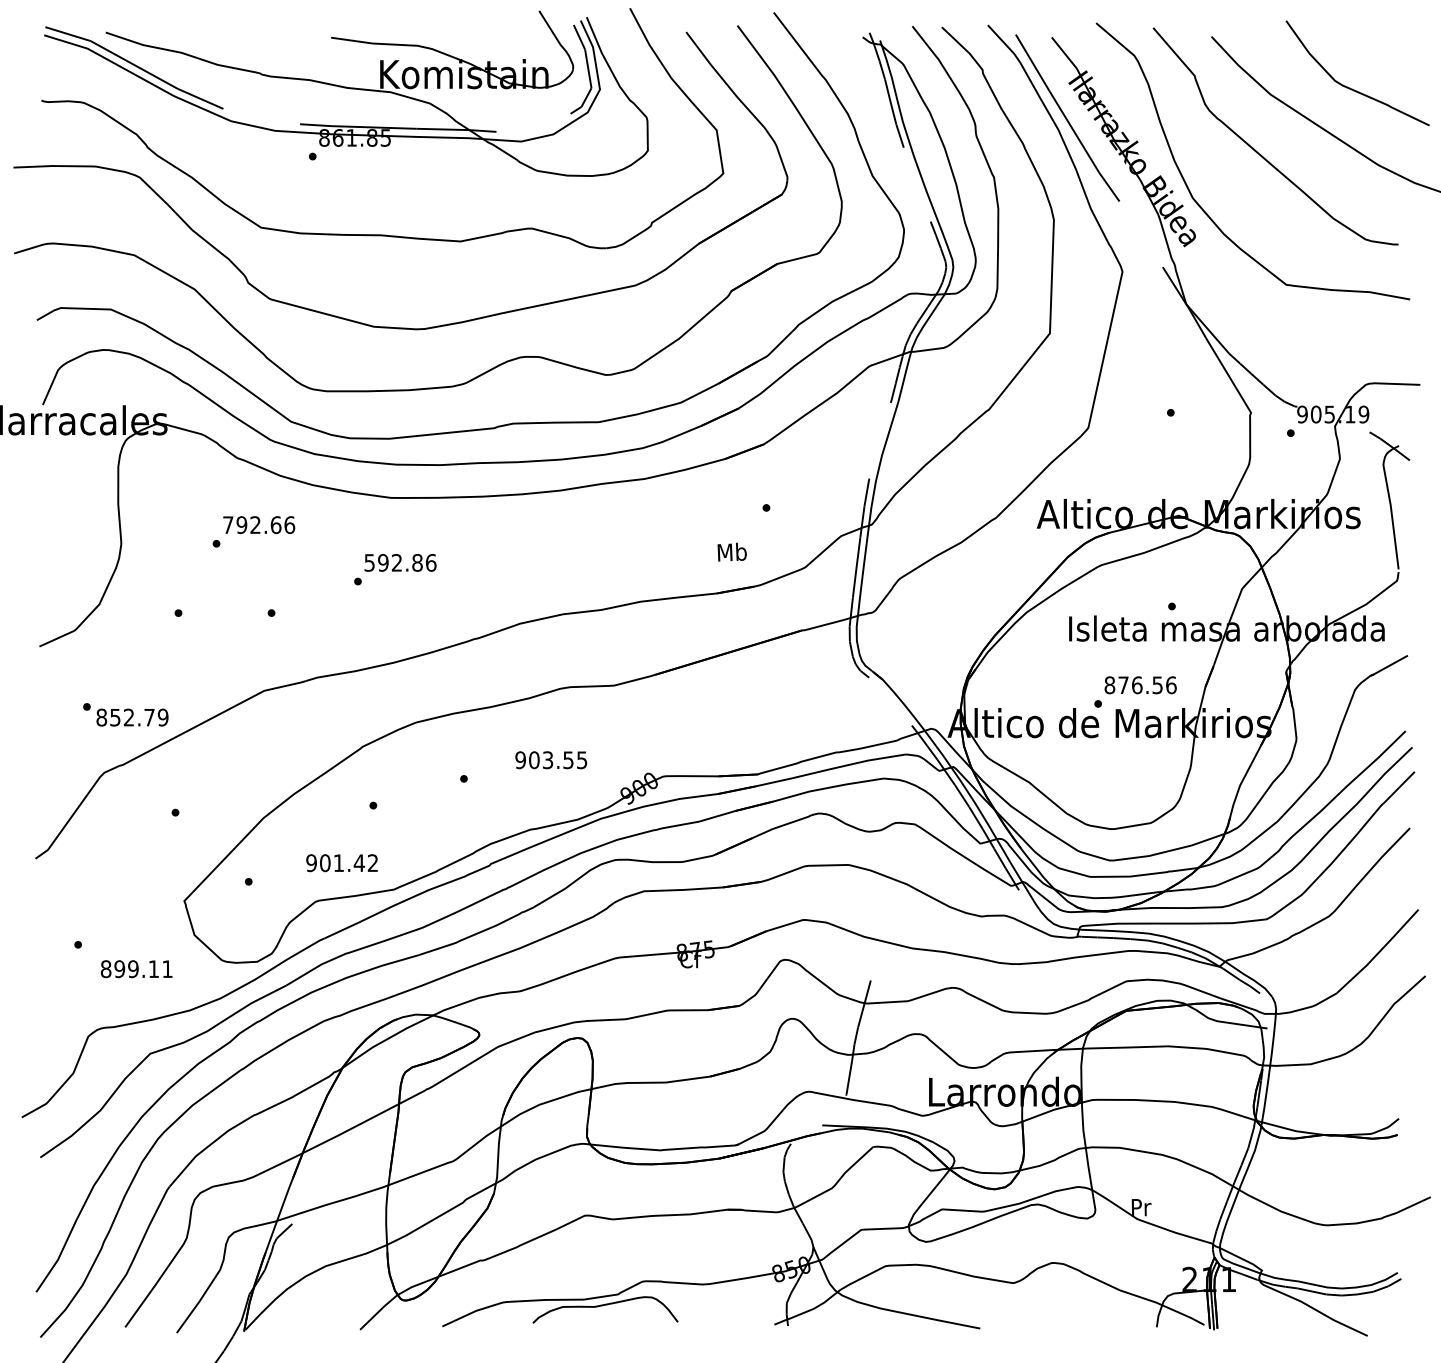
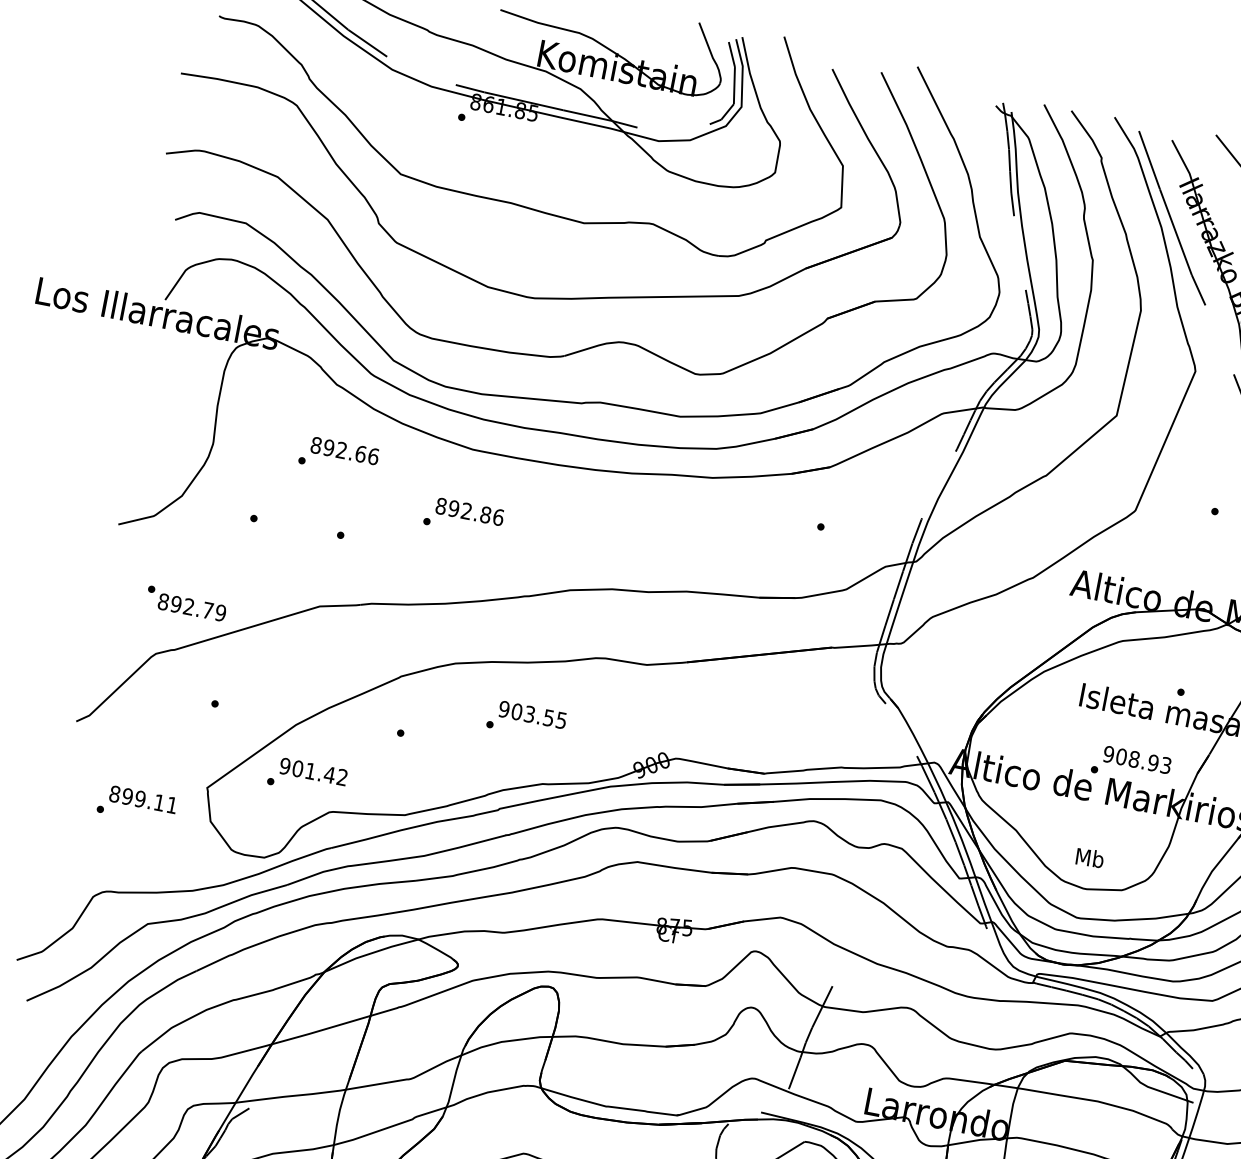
text: (228, 525) -> (316, 445), 792.66 -> 892.66
text: (731, 551) -> (1089, 857), moved
text: (369, 562) -> (441, 505), 592.86 -> 892.86
text: (1140, 685) -> (1137, 760), 876.56 -> 908.93
text: (115, 717) -> (176, 604), 852.79 -> 892.79
text: (551, 760) -> (532, 715), moved
text: (341, 863) -> (312, 772), moved
text: (136, 969) -> (143, 800), moved

